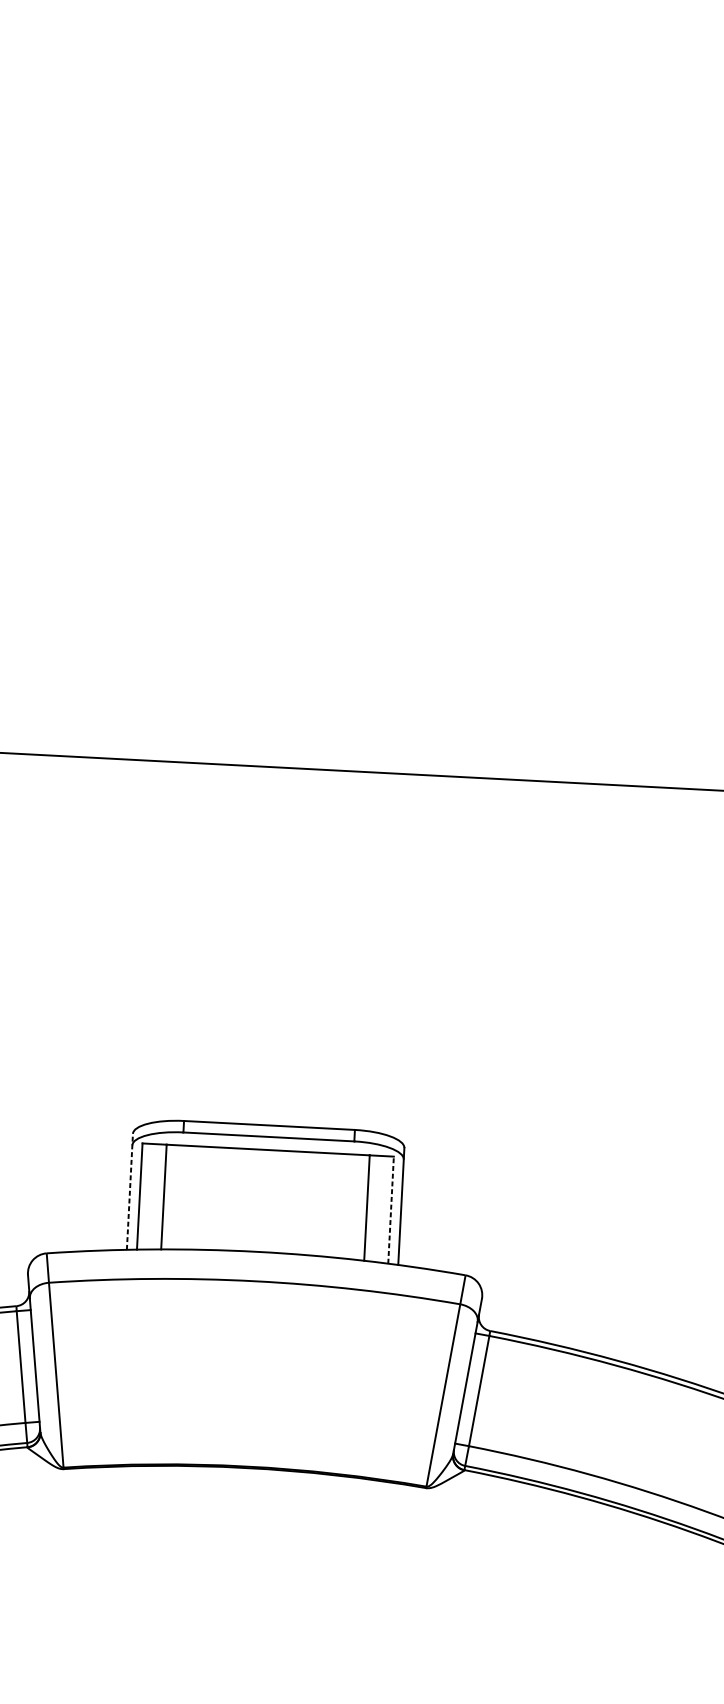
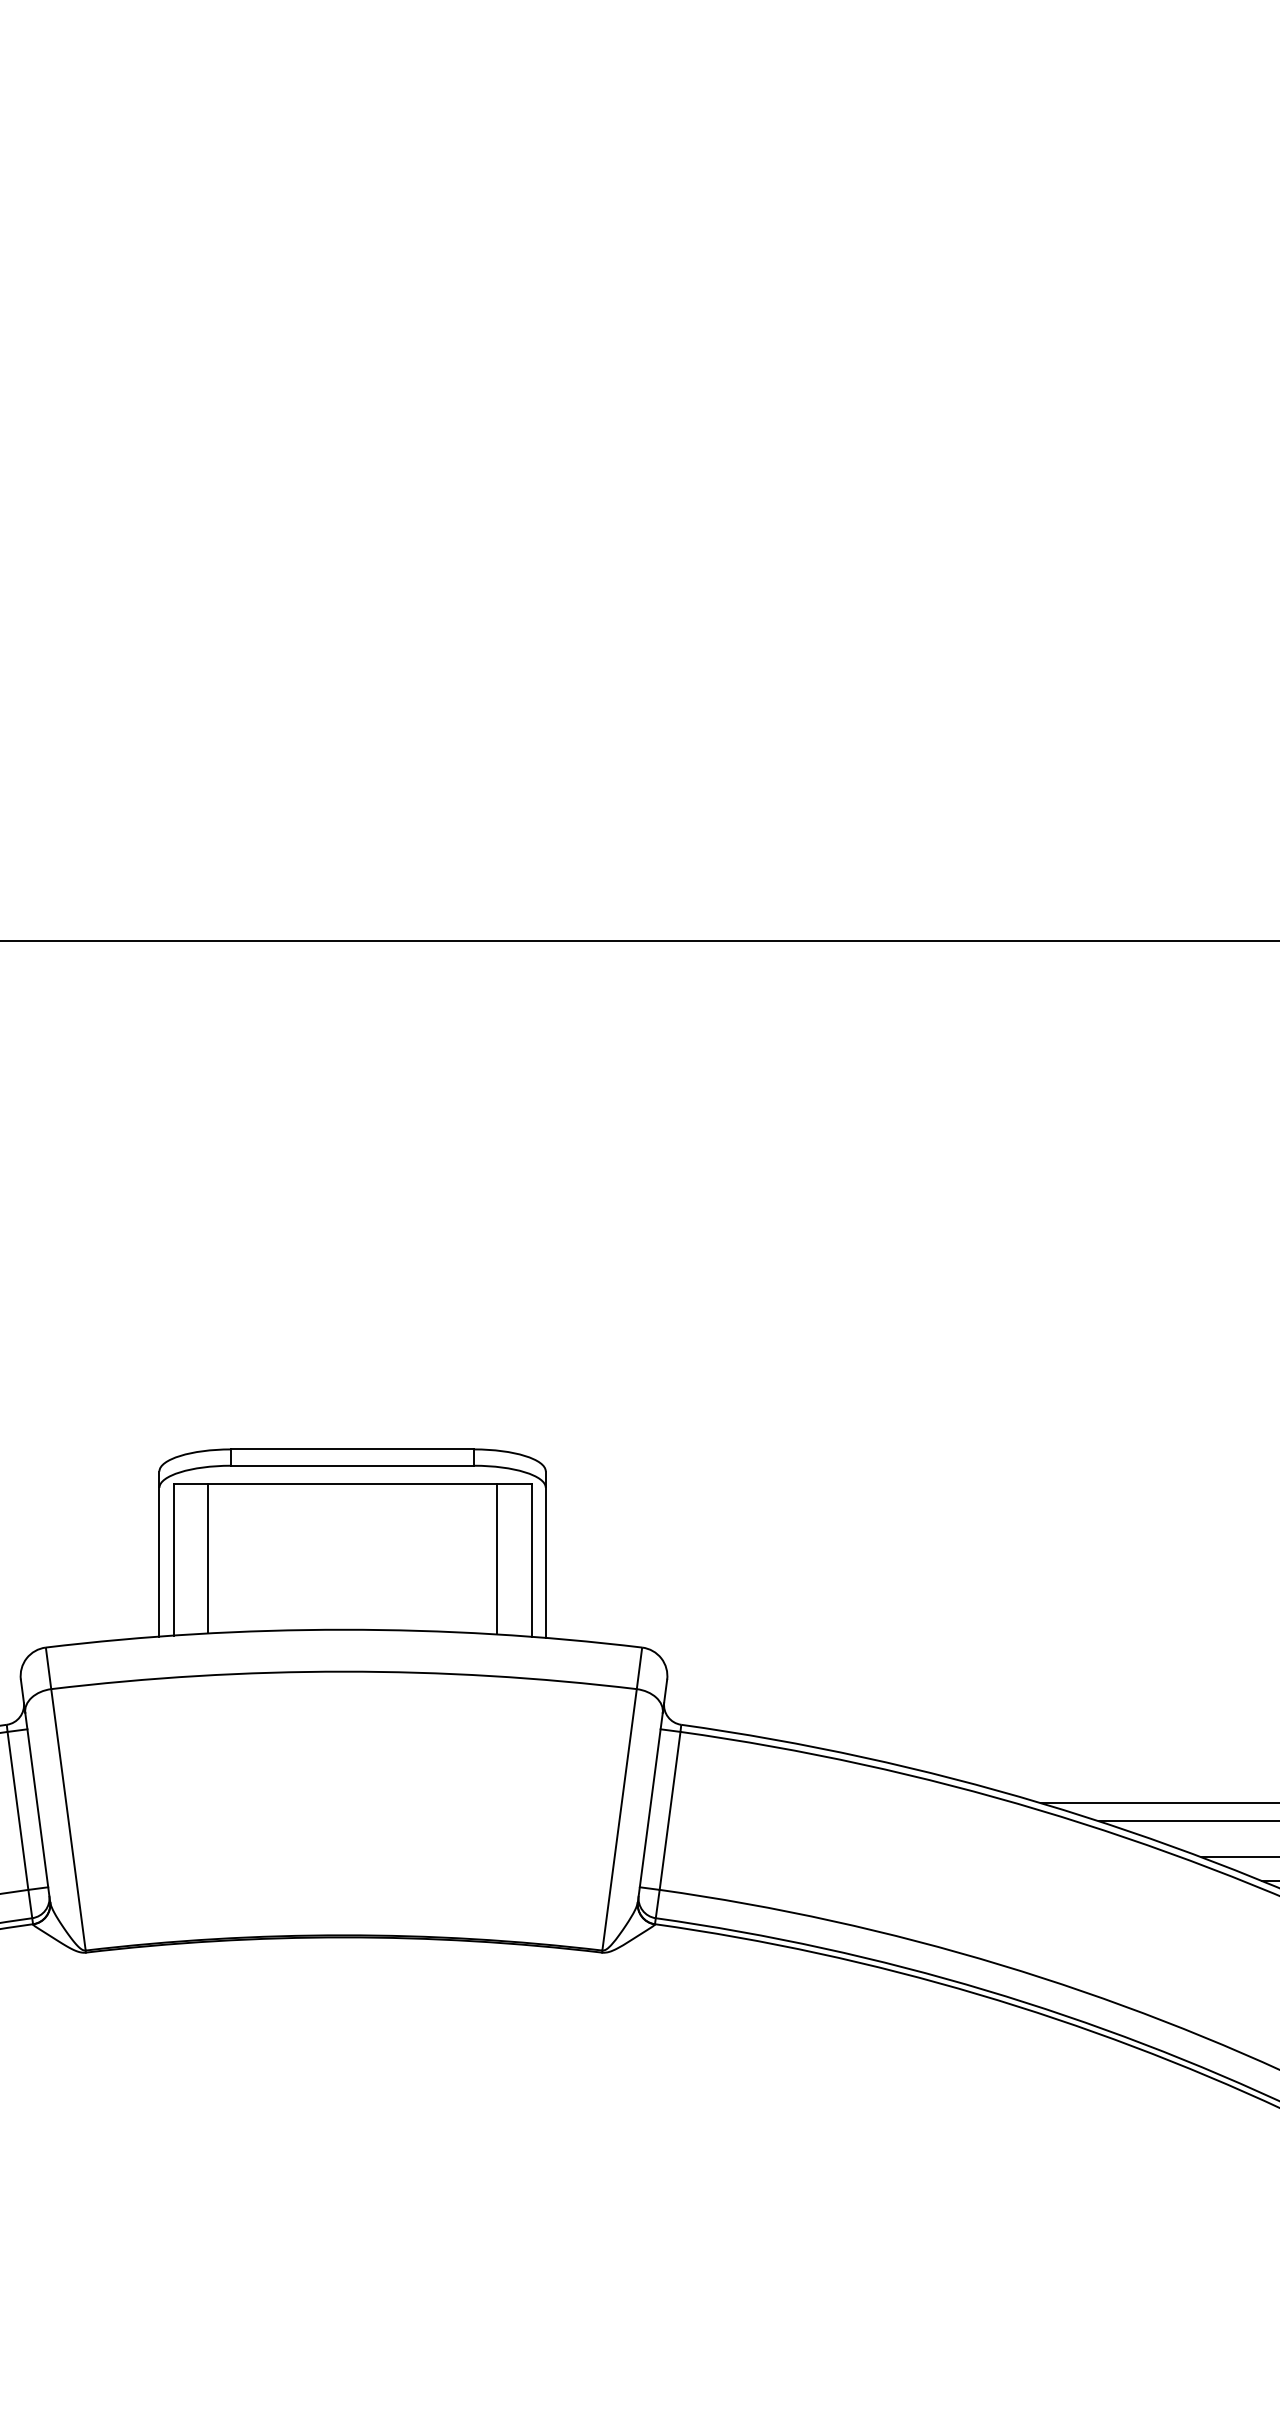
line: (129, 1192) -> (159, 1554), dashed -> solid
line: (391, 1210) -> (531, 1560), dashed -> solid

